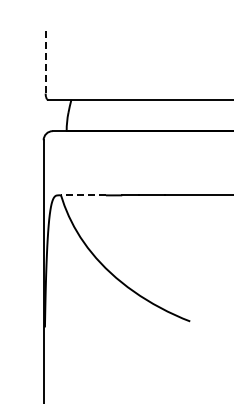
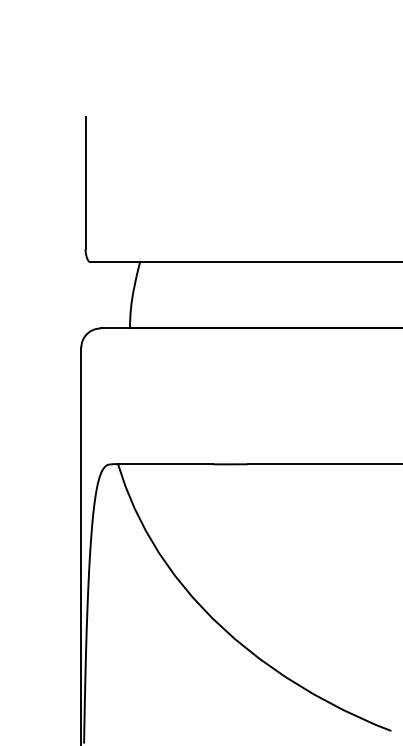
line: (45, 62) -> (85, 183), dashed -> solid
line: (83, 195) -> (165, 464), dashed -> solid

